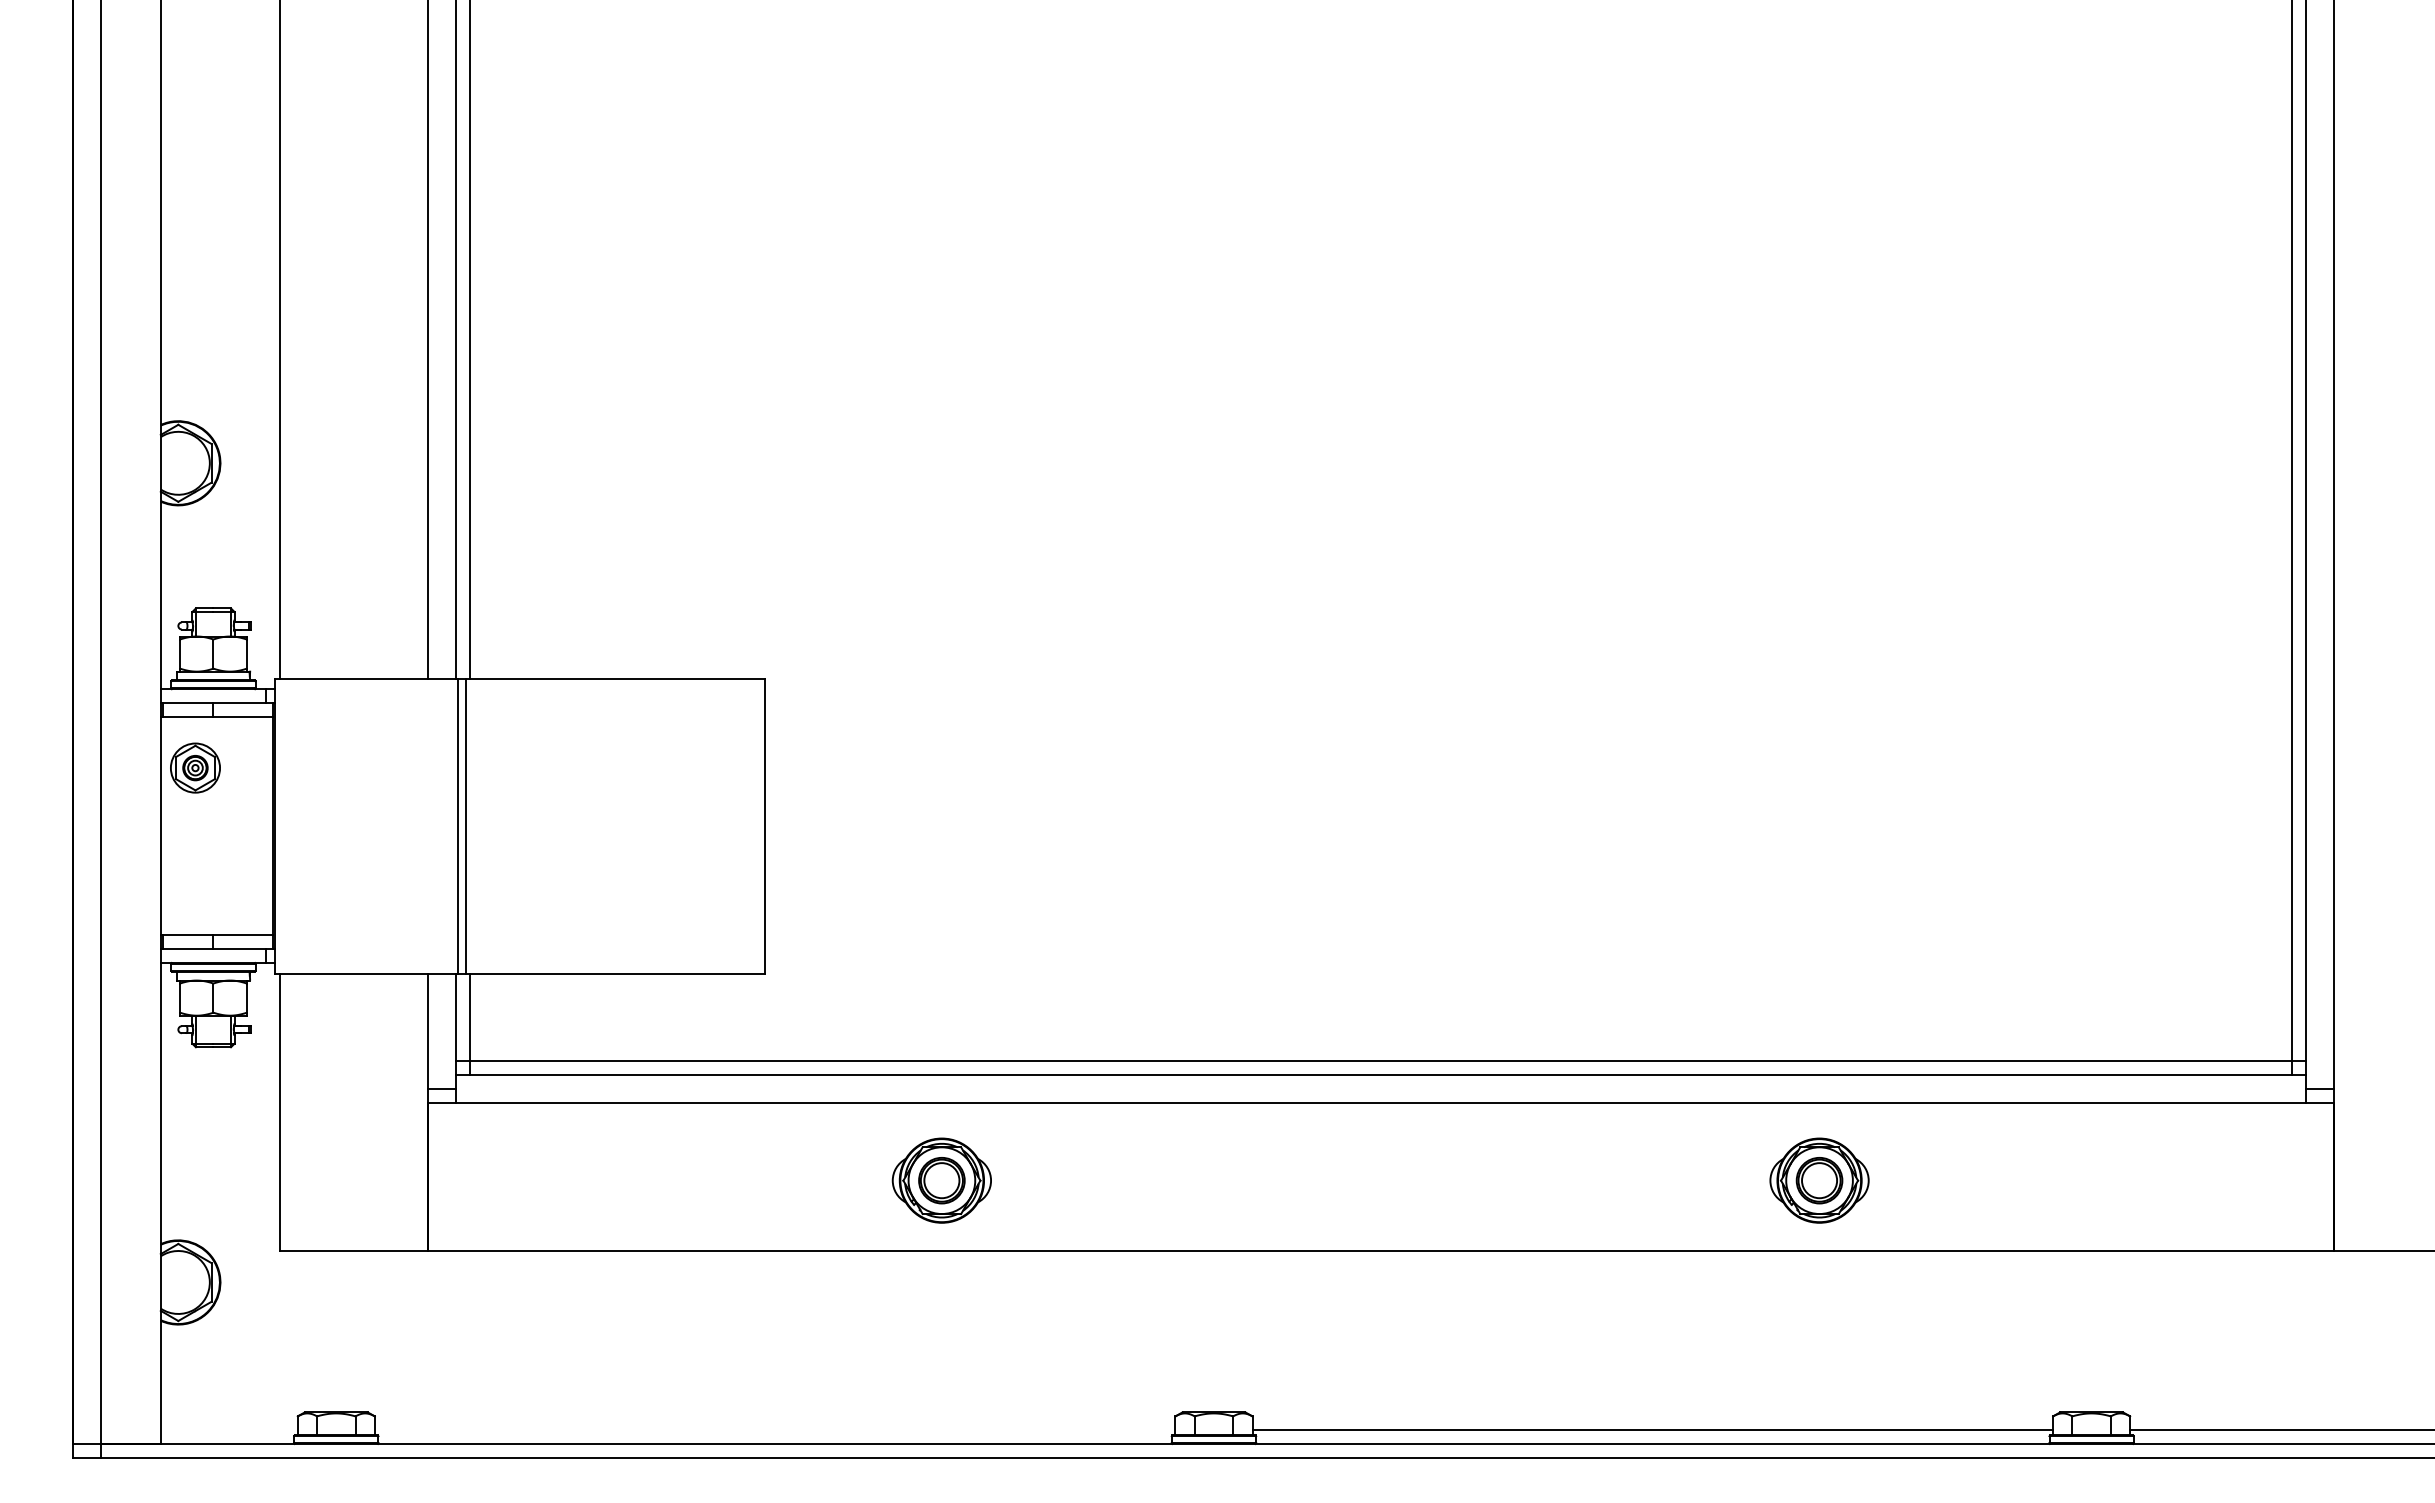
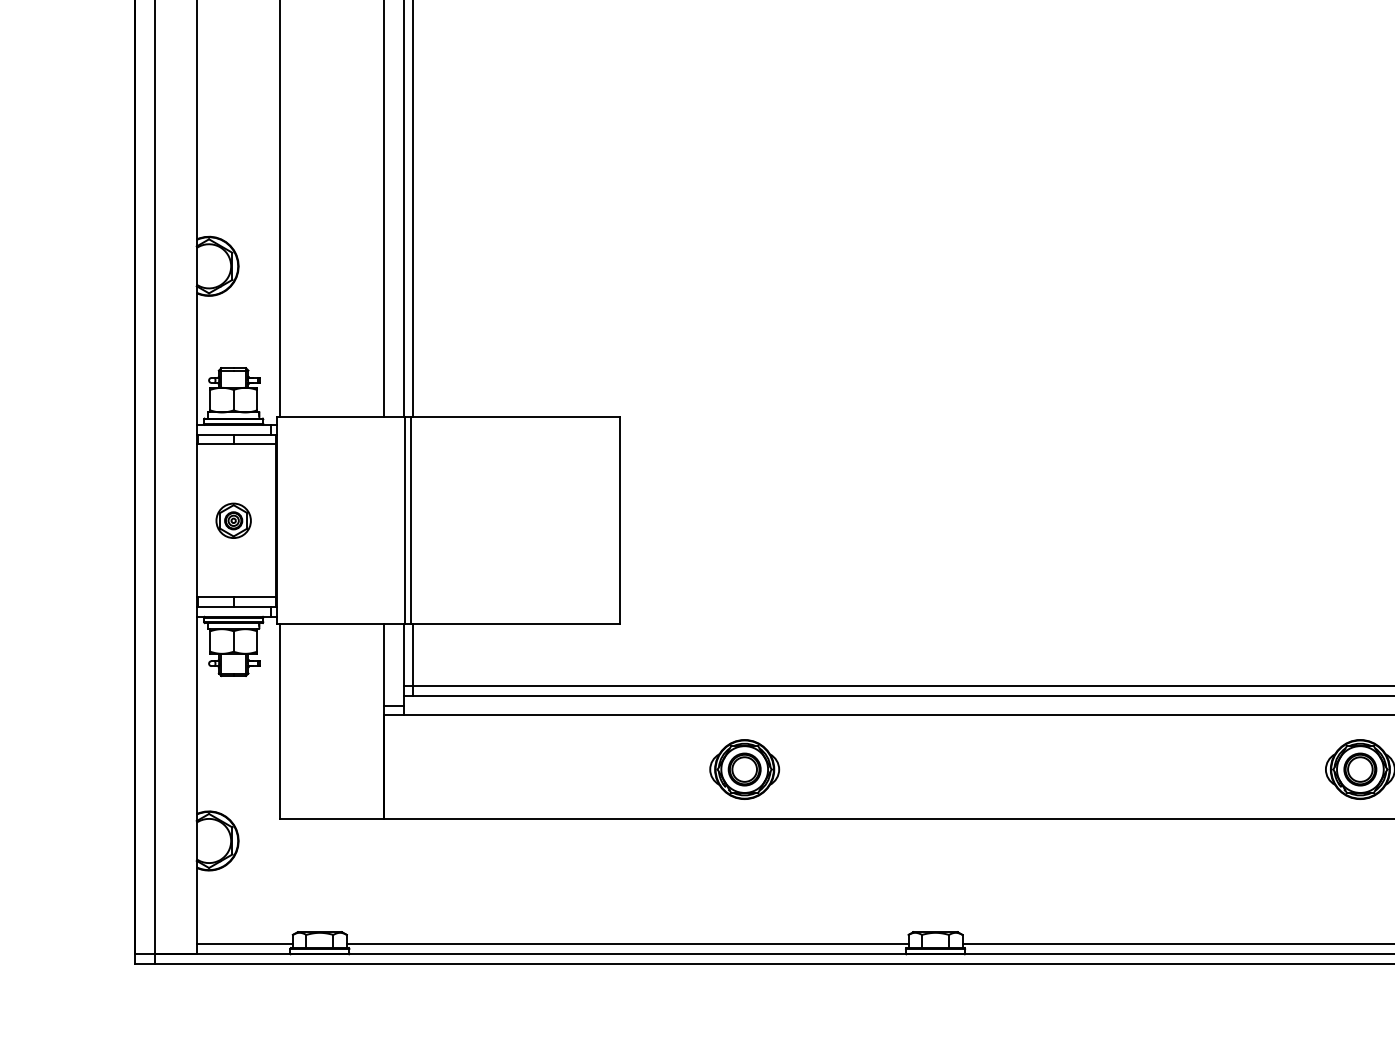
part: (195, 767) -> (233, 520), moved
line: (228, 1429) -> (244, 944), added
line: (774, 1429) -> (627, 944), added

